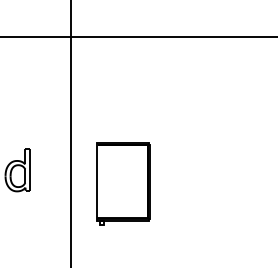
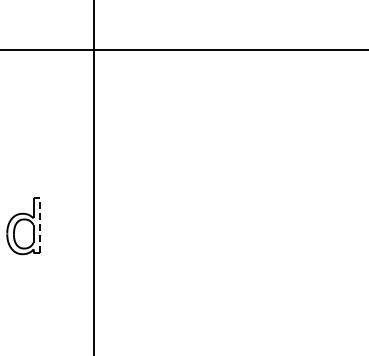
line: (30, 169) -> (40, 225), solid -> dashed
part: (123, 183) -> (163, 243), removed

